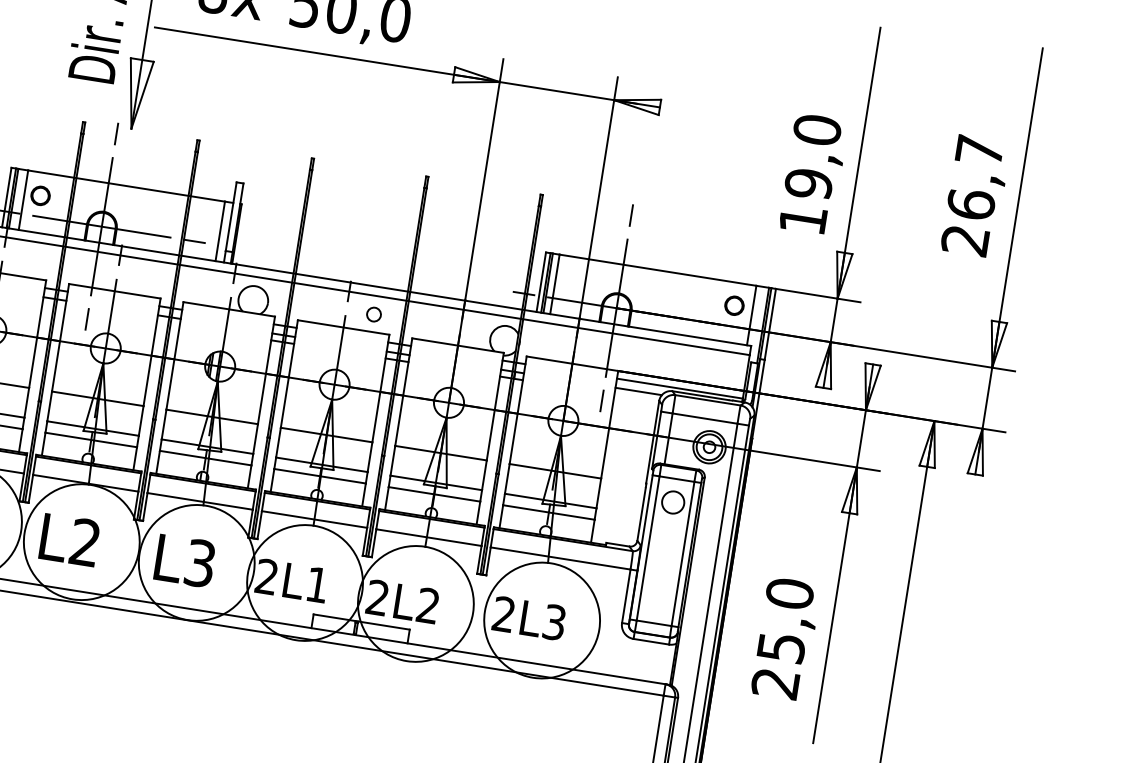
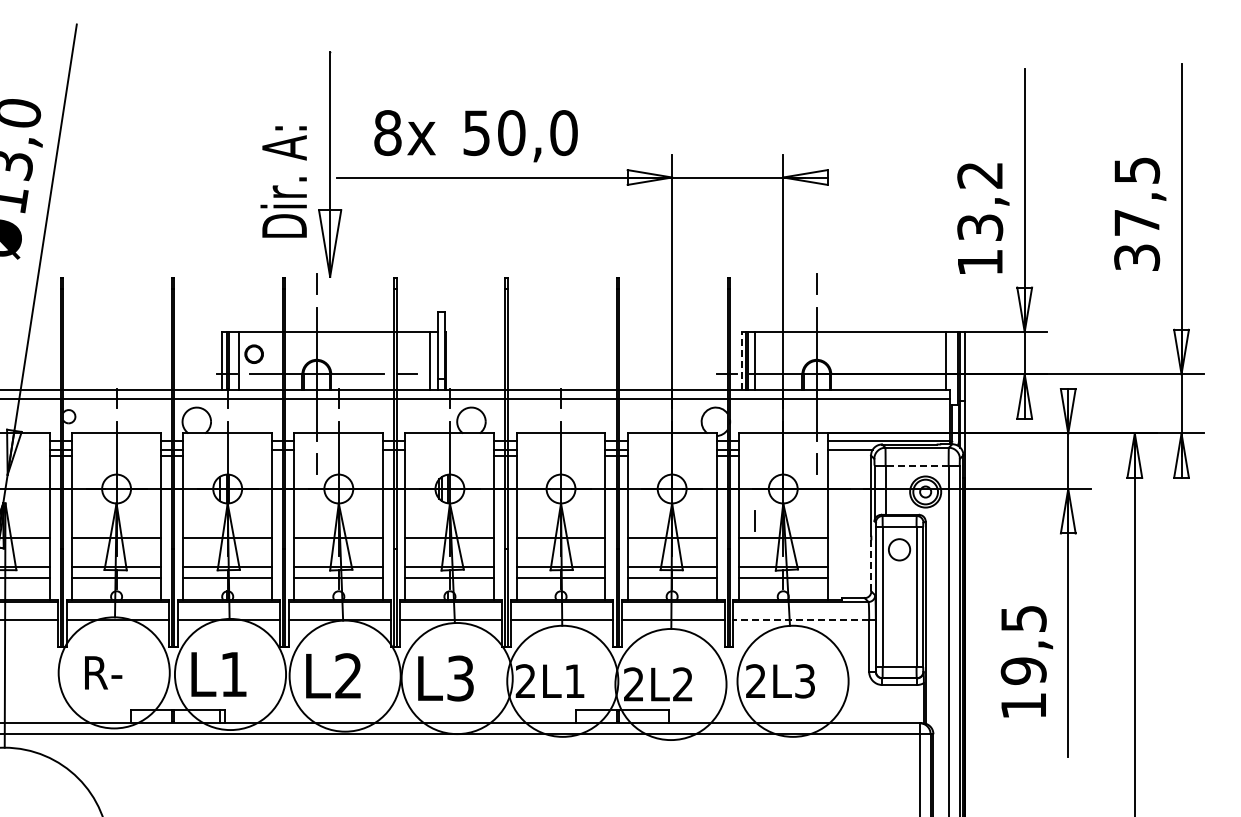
text: (813, 157) -> (980, 201), 19,0 -> 13,2
text: (972, 196) -> (1137, 214), 26,7 -> 37,5
line: (541, 281) -> (741, 360), solid -> dashed
circle: (734, 304) -> (927, 353), removed
circle: (373, 314) -> (587, 416), removed
line: (705, 418) -> (917, 465), solid -> dashed
line: (528, 448) -> (754, 520), added
line: (641, 514) -> (871, 565), solid -> dashed
line: (560, 558) -> (801, 619), solid -> dashed
text: (782, 638) -> (1023, 662), 25,0 -> 19,5

